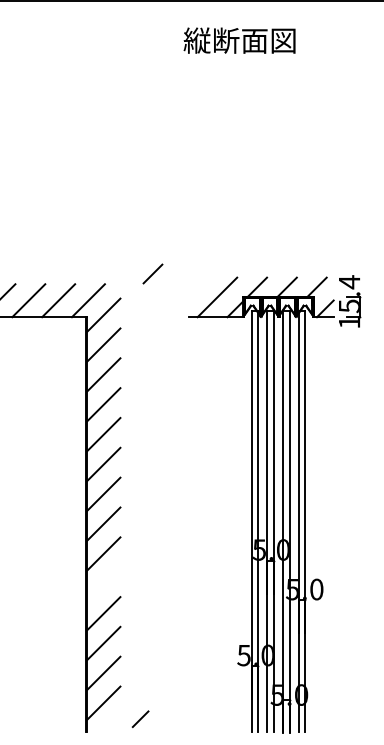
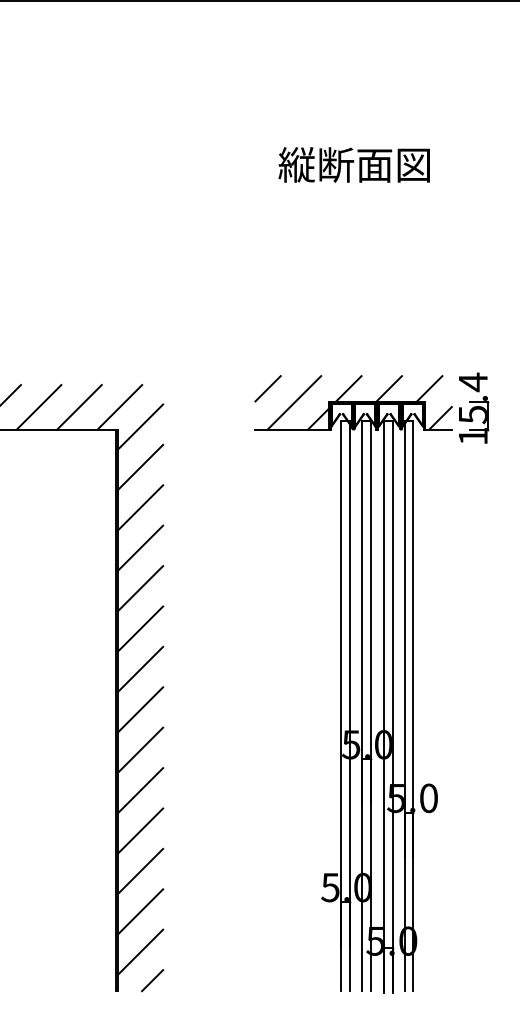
text: (239, 40) -> (354, 164), moved
line: (152, 273) -> (267, 388), moved
line: (103, 583) -> (140, 790), added
line: (140, 719) -> (152, 981), moved

